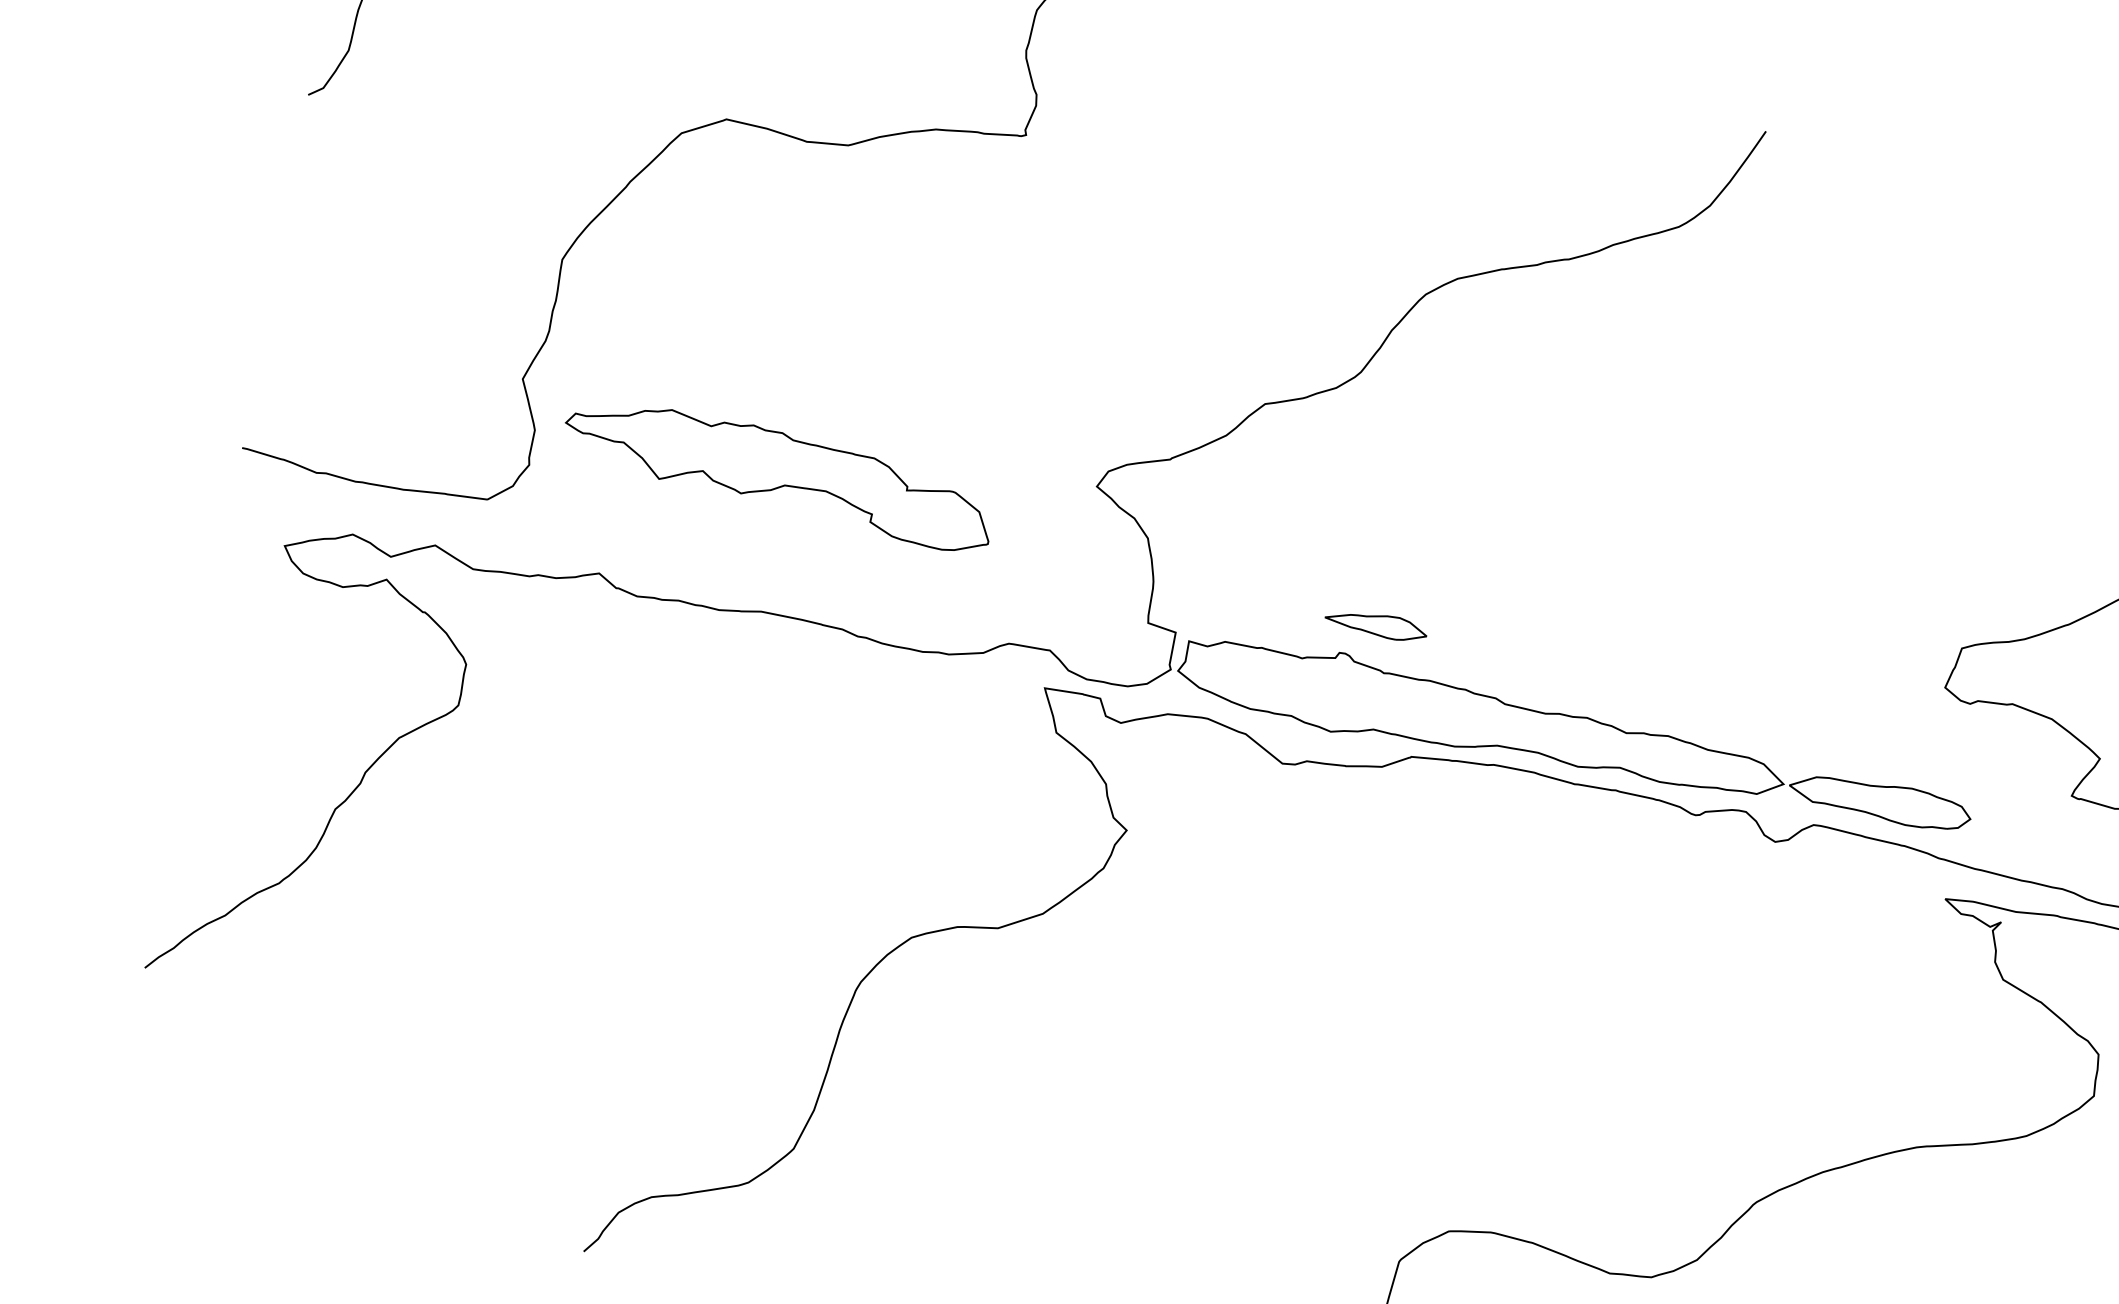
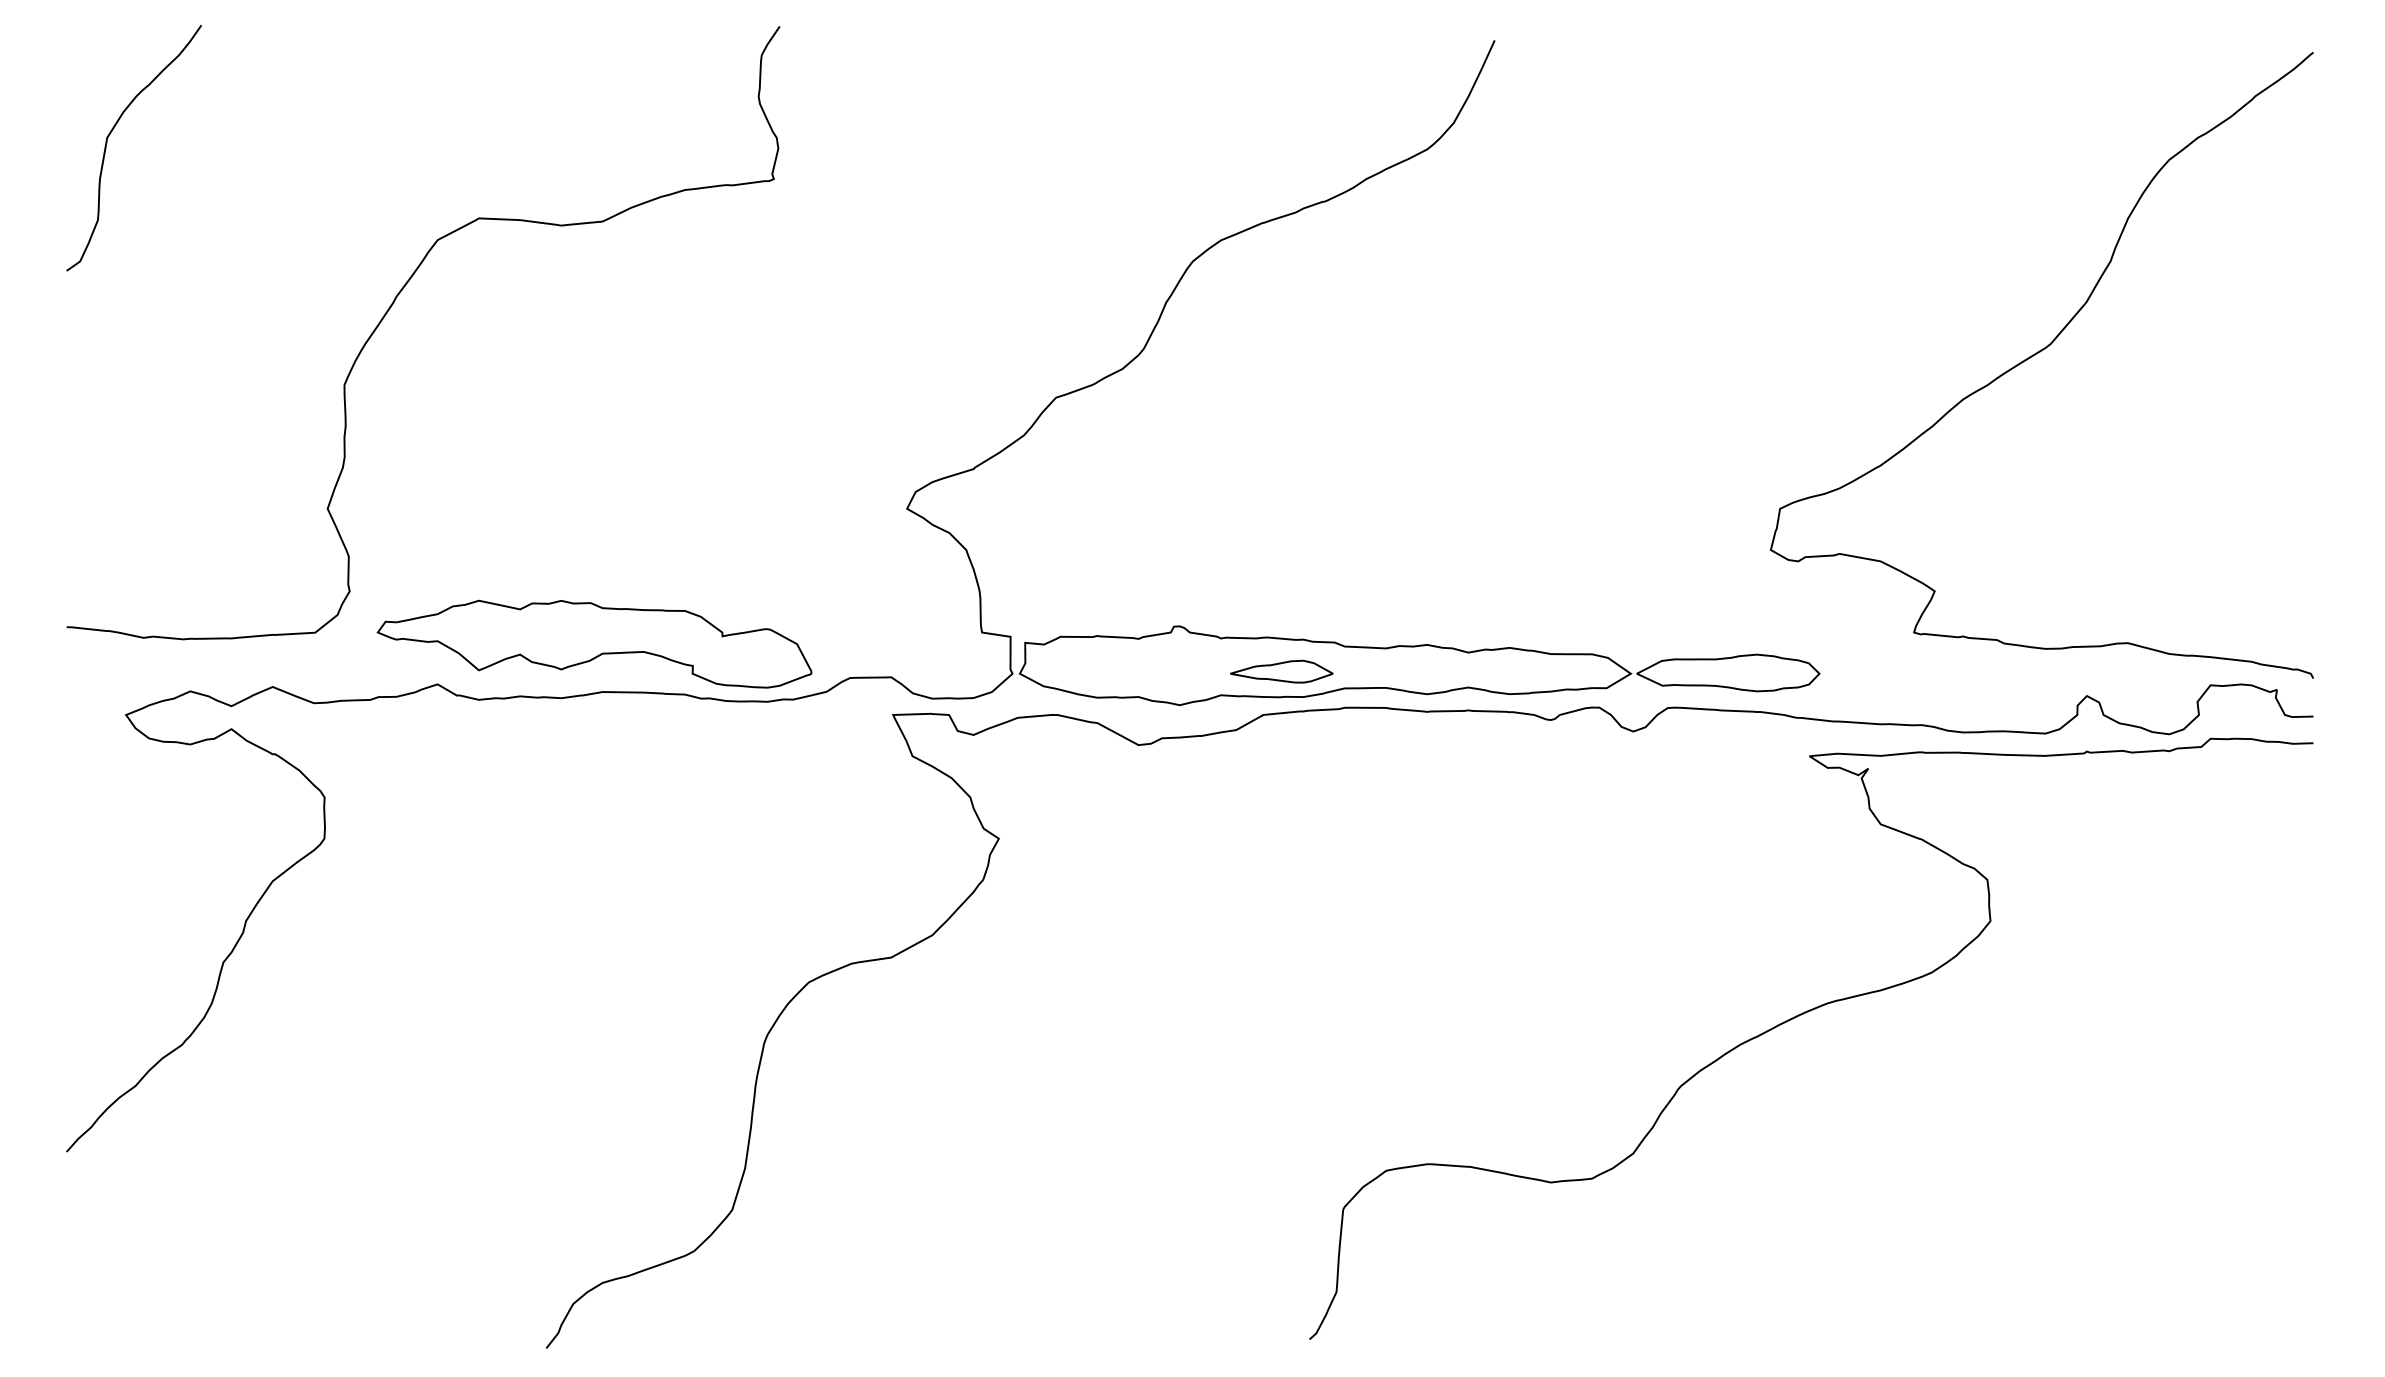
part: (778, 473) -> (594, 643), moved
part: (1376, 624) -> (1281, 671), moved

